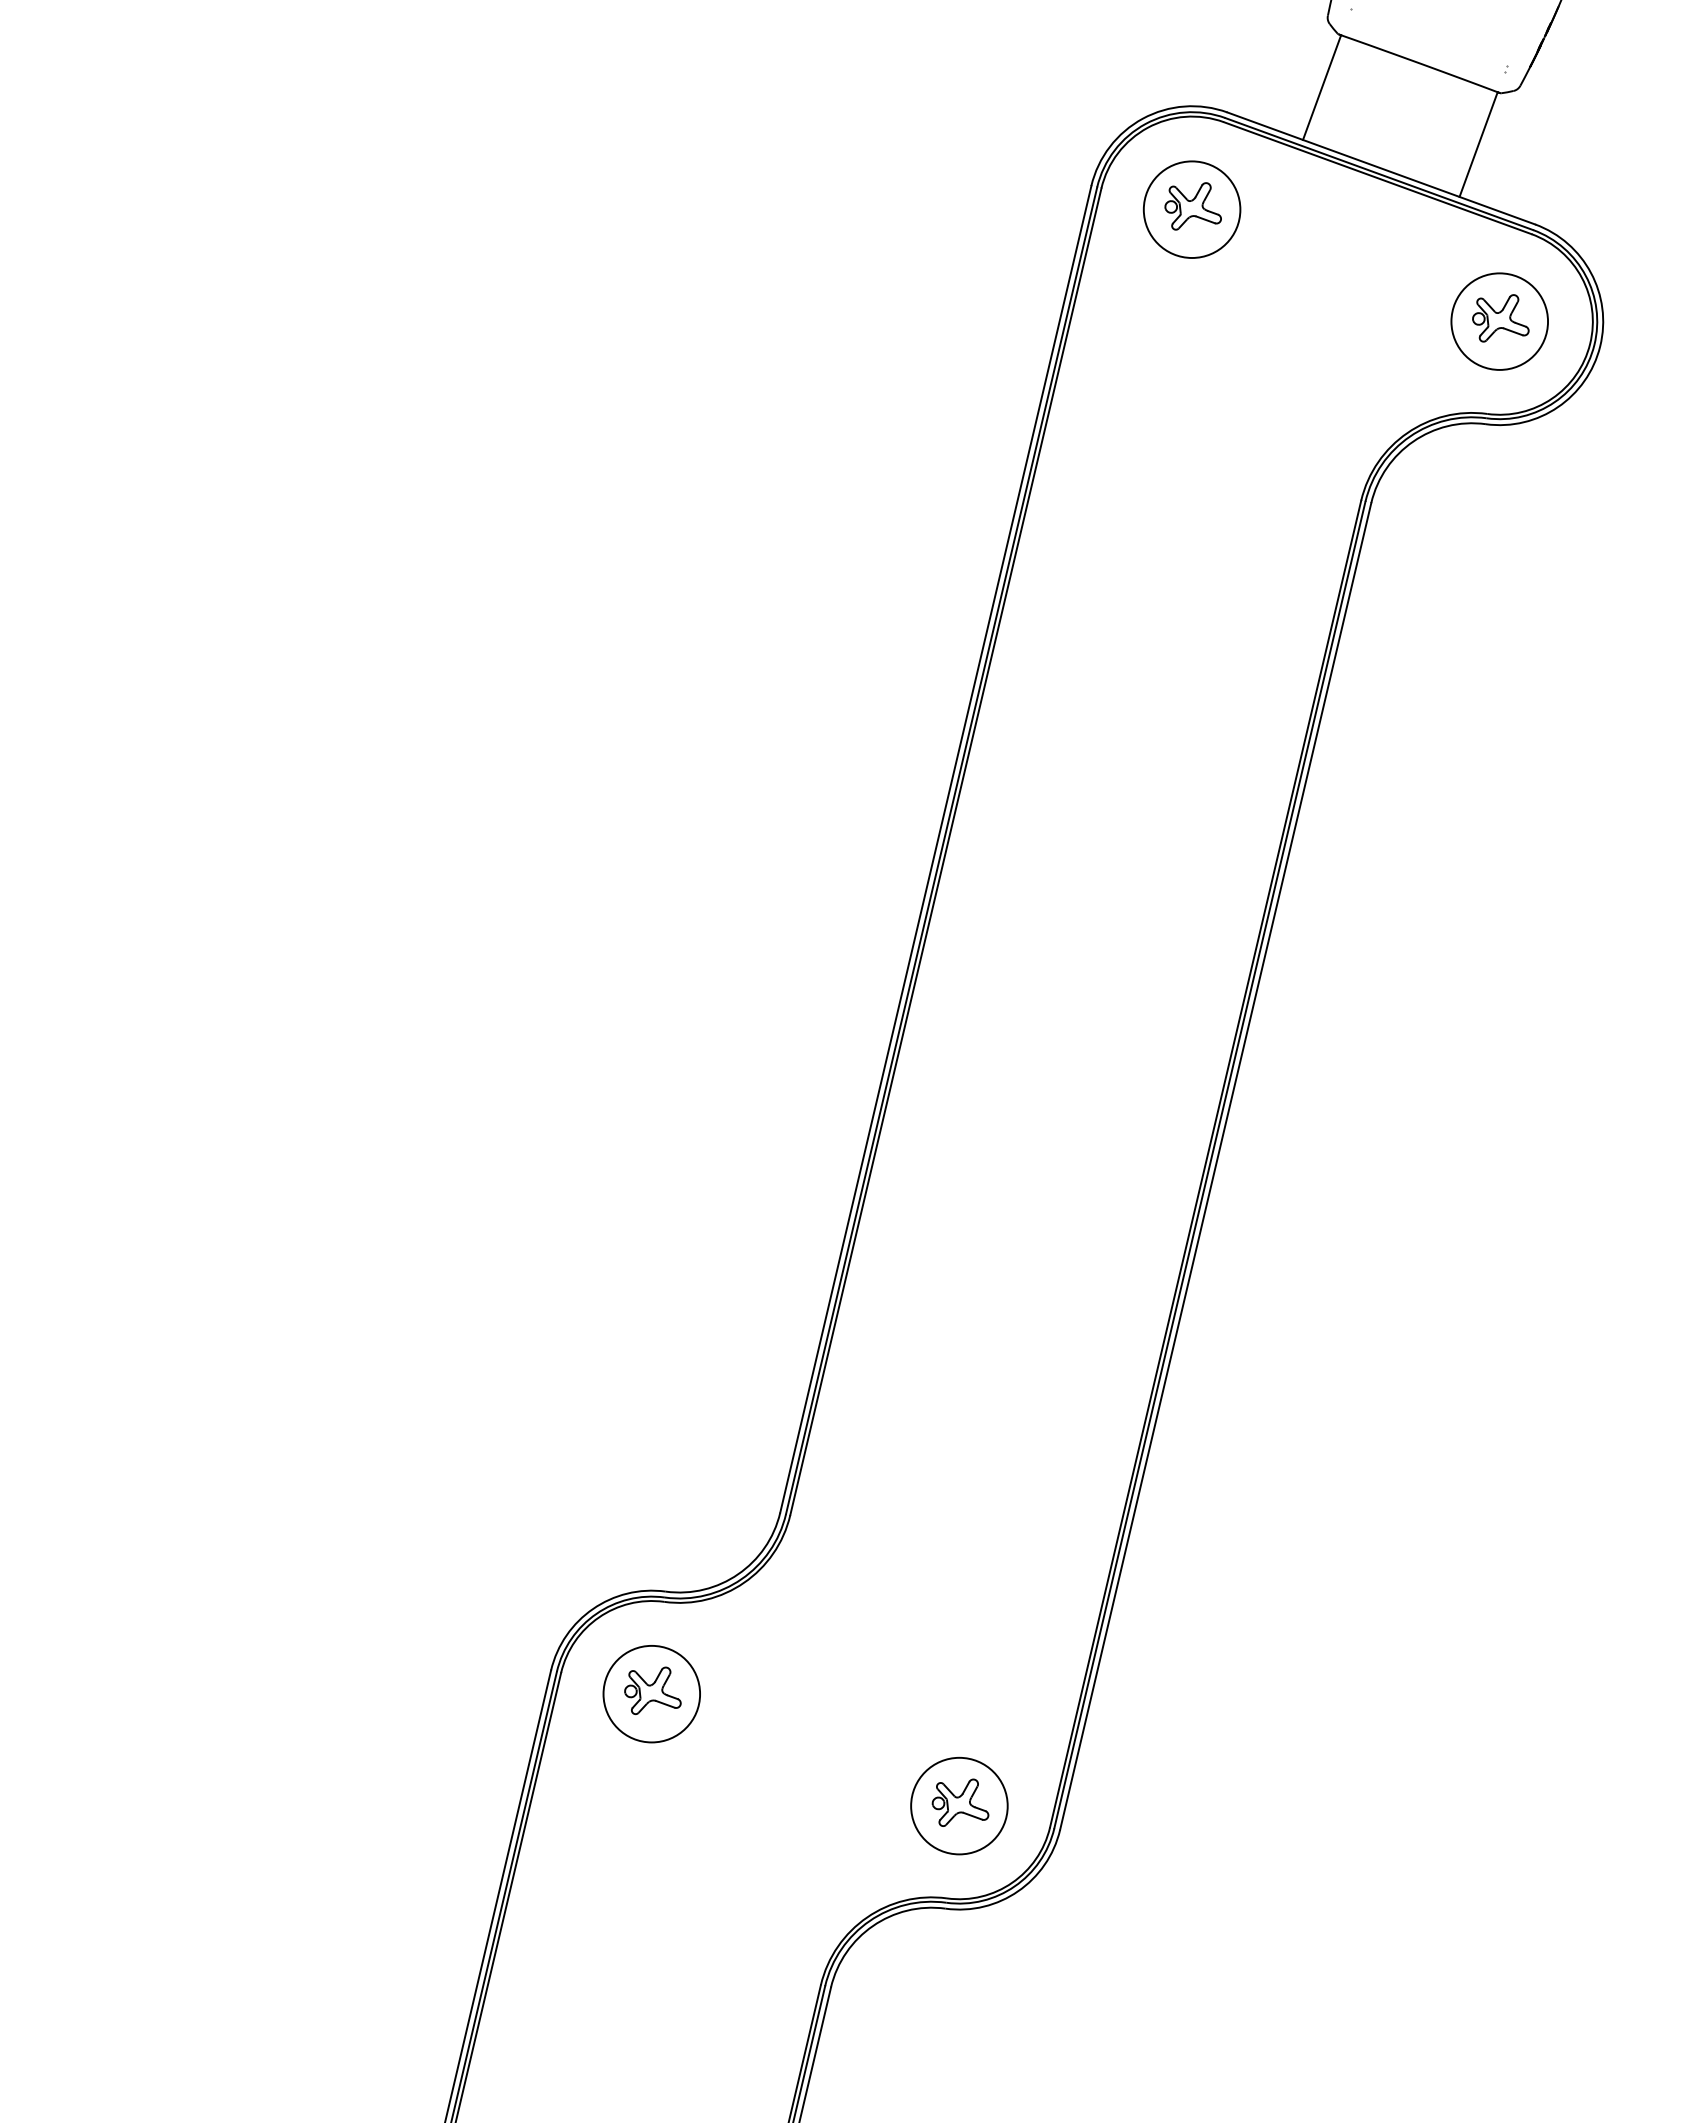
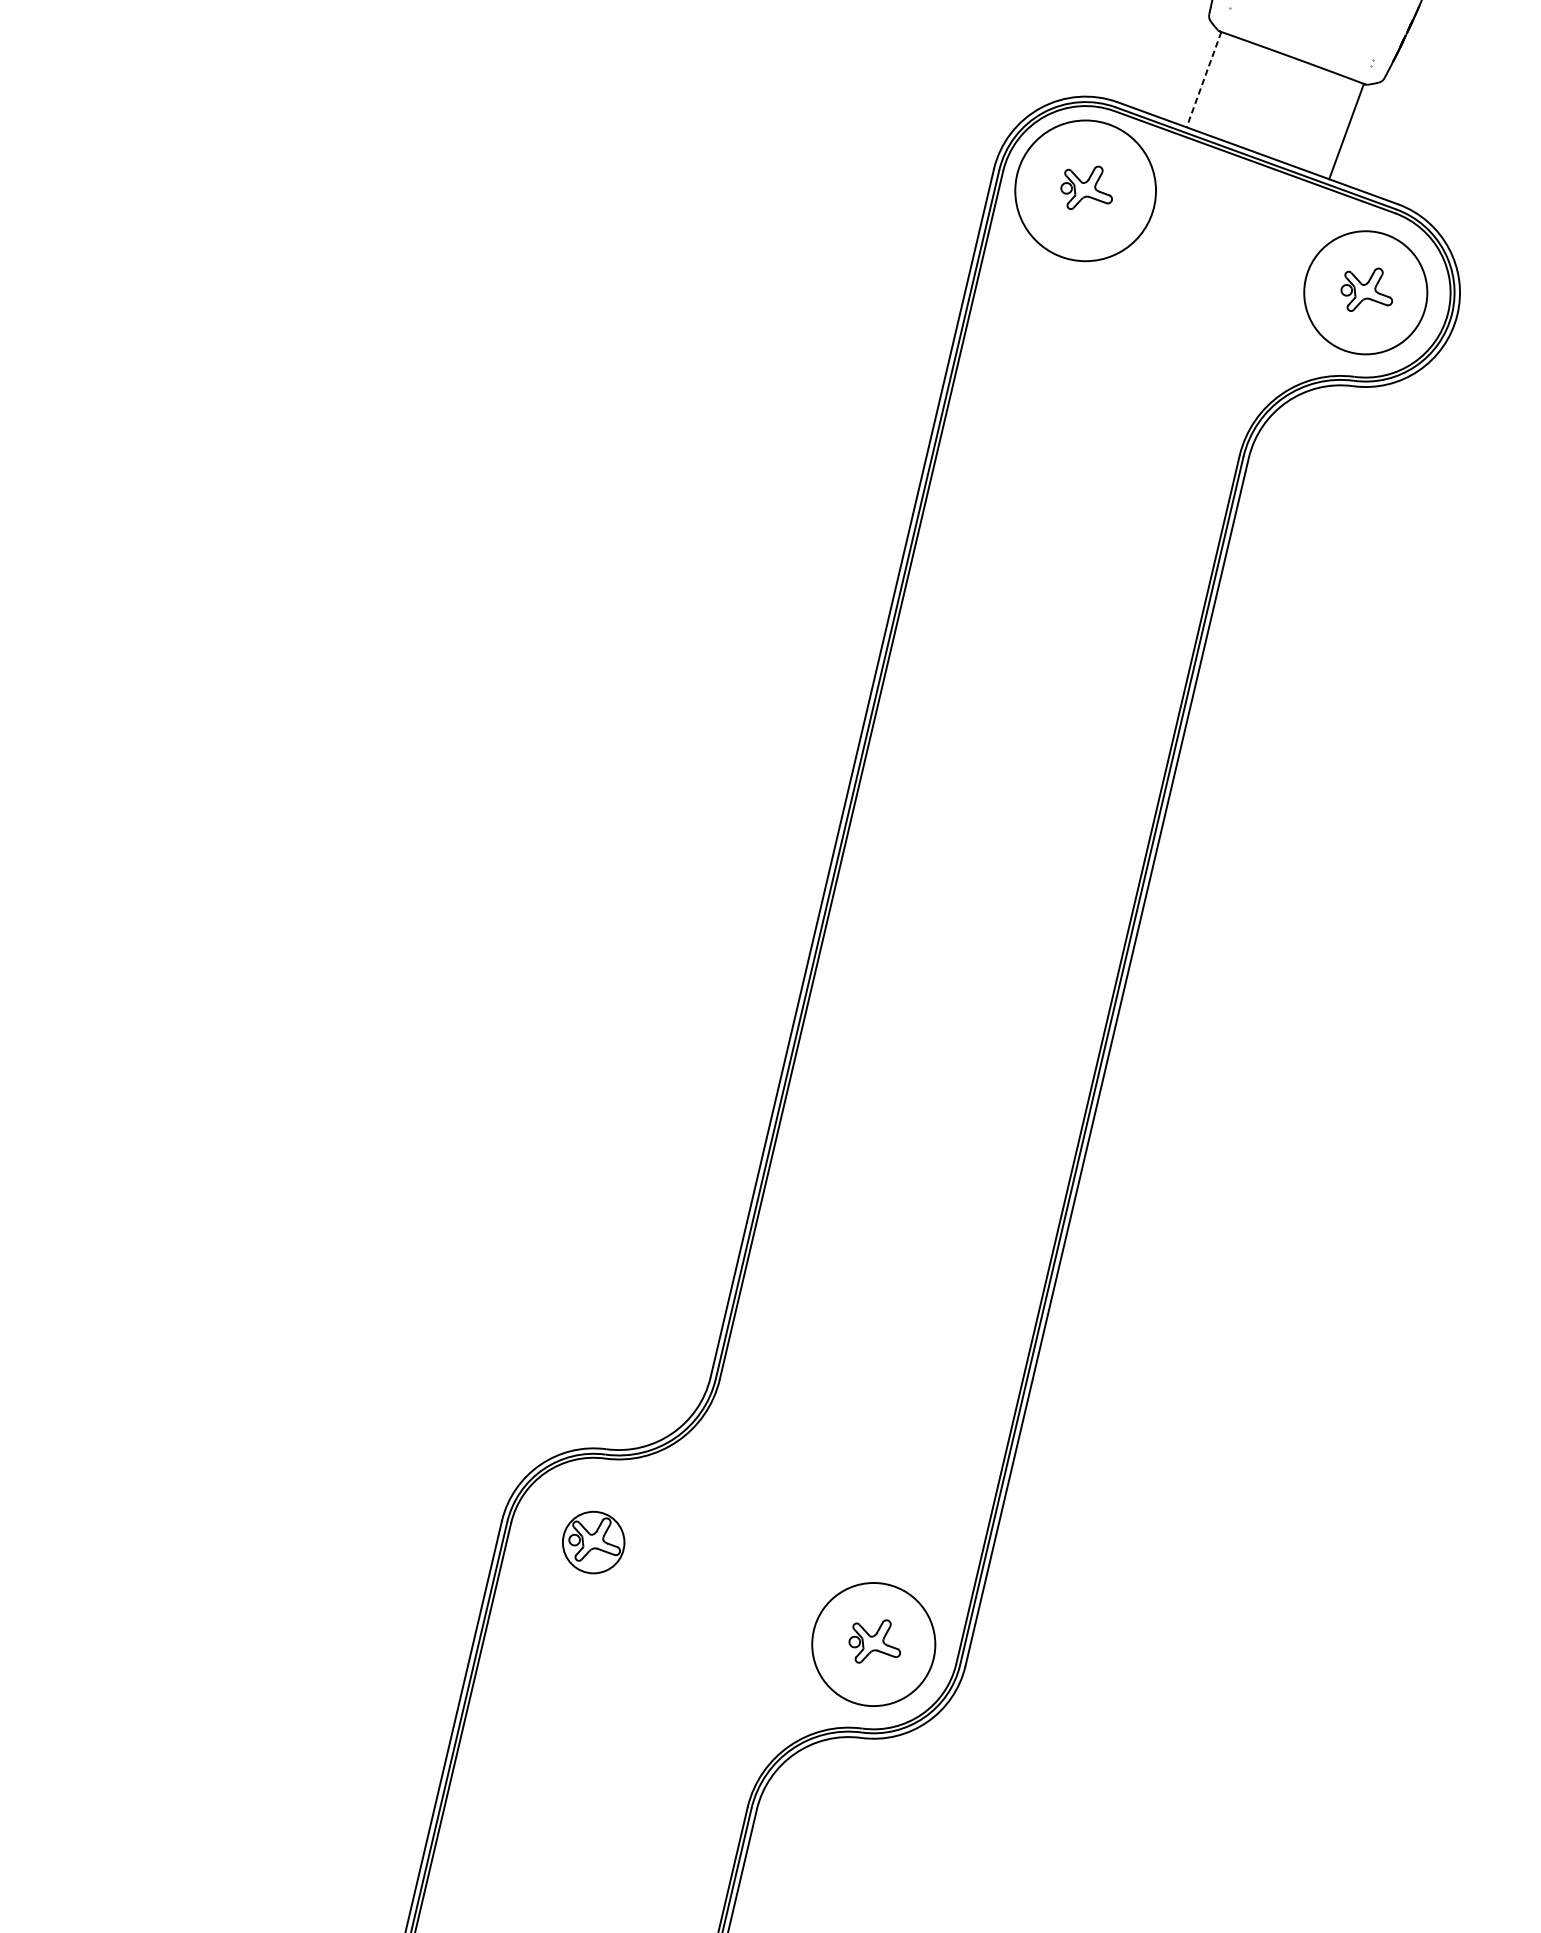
line: (1322, 87) -> (1204, 79), solid -> dashed
circle: (1191, 209) -> (1085, 190), size x1.6
circle: (1499, 321) -> (1365, 292), size x1.4
circle: (651, 1693) -> (593, 1541), size x0.7
circle: (959, 1805) -> (873, 1643), size x1.4

